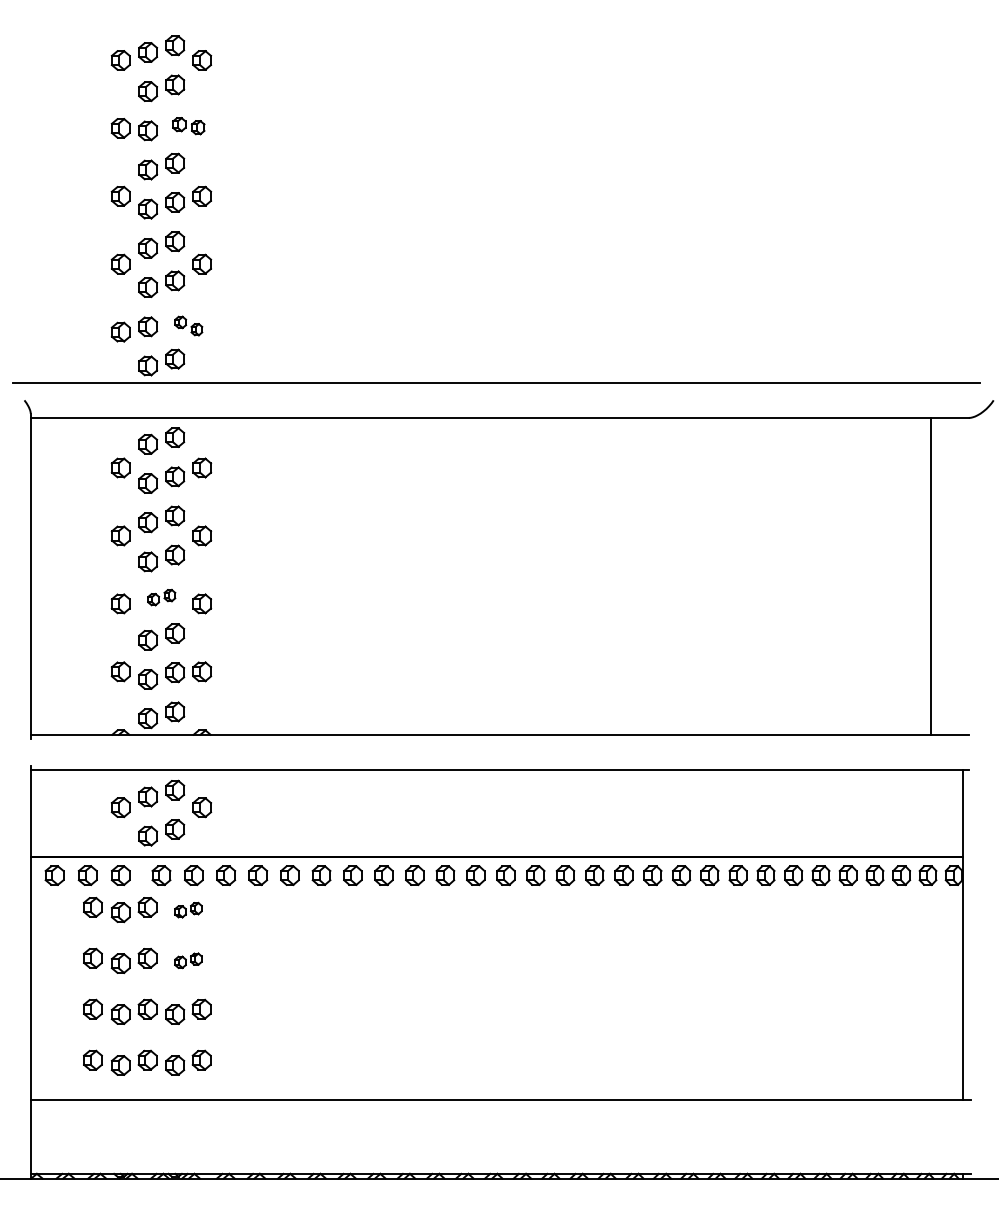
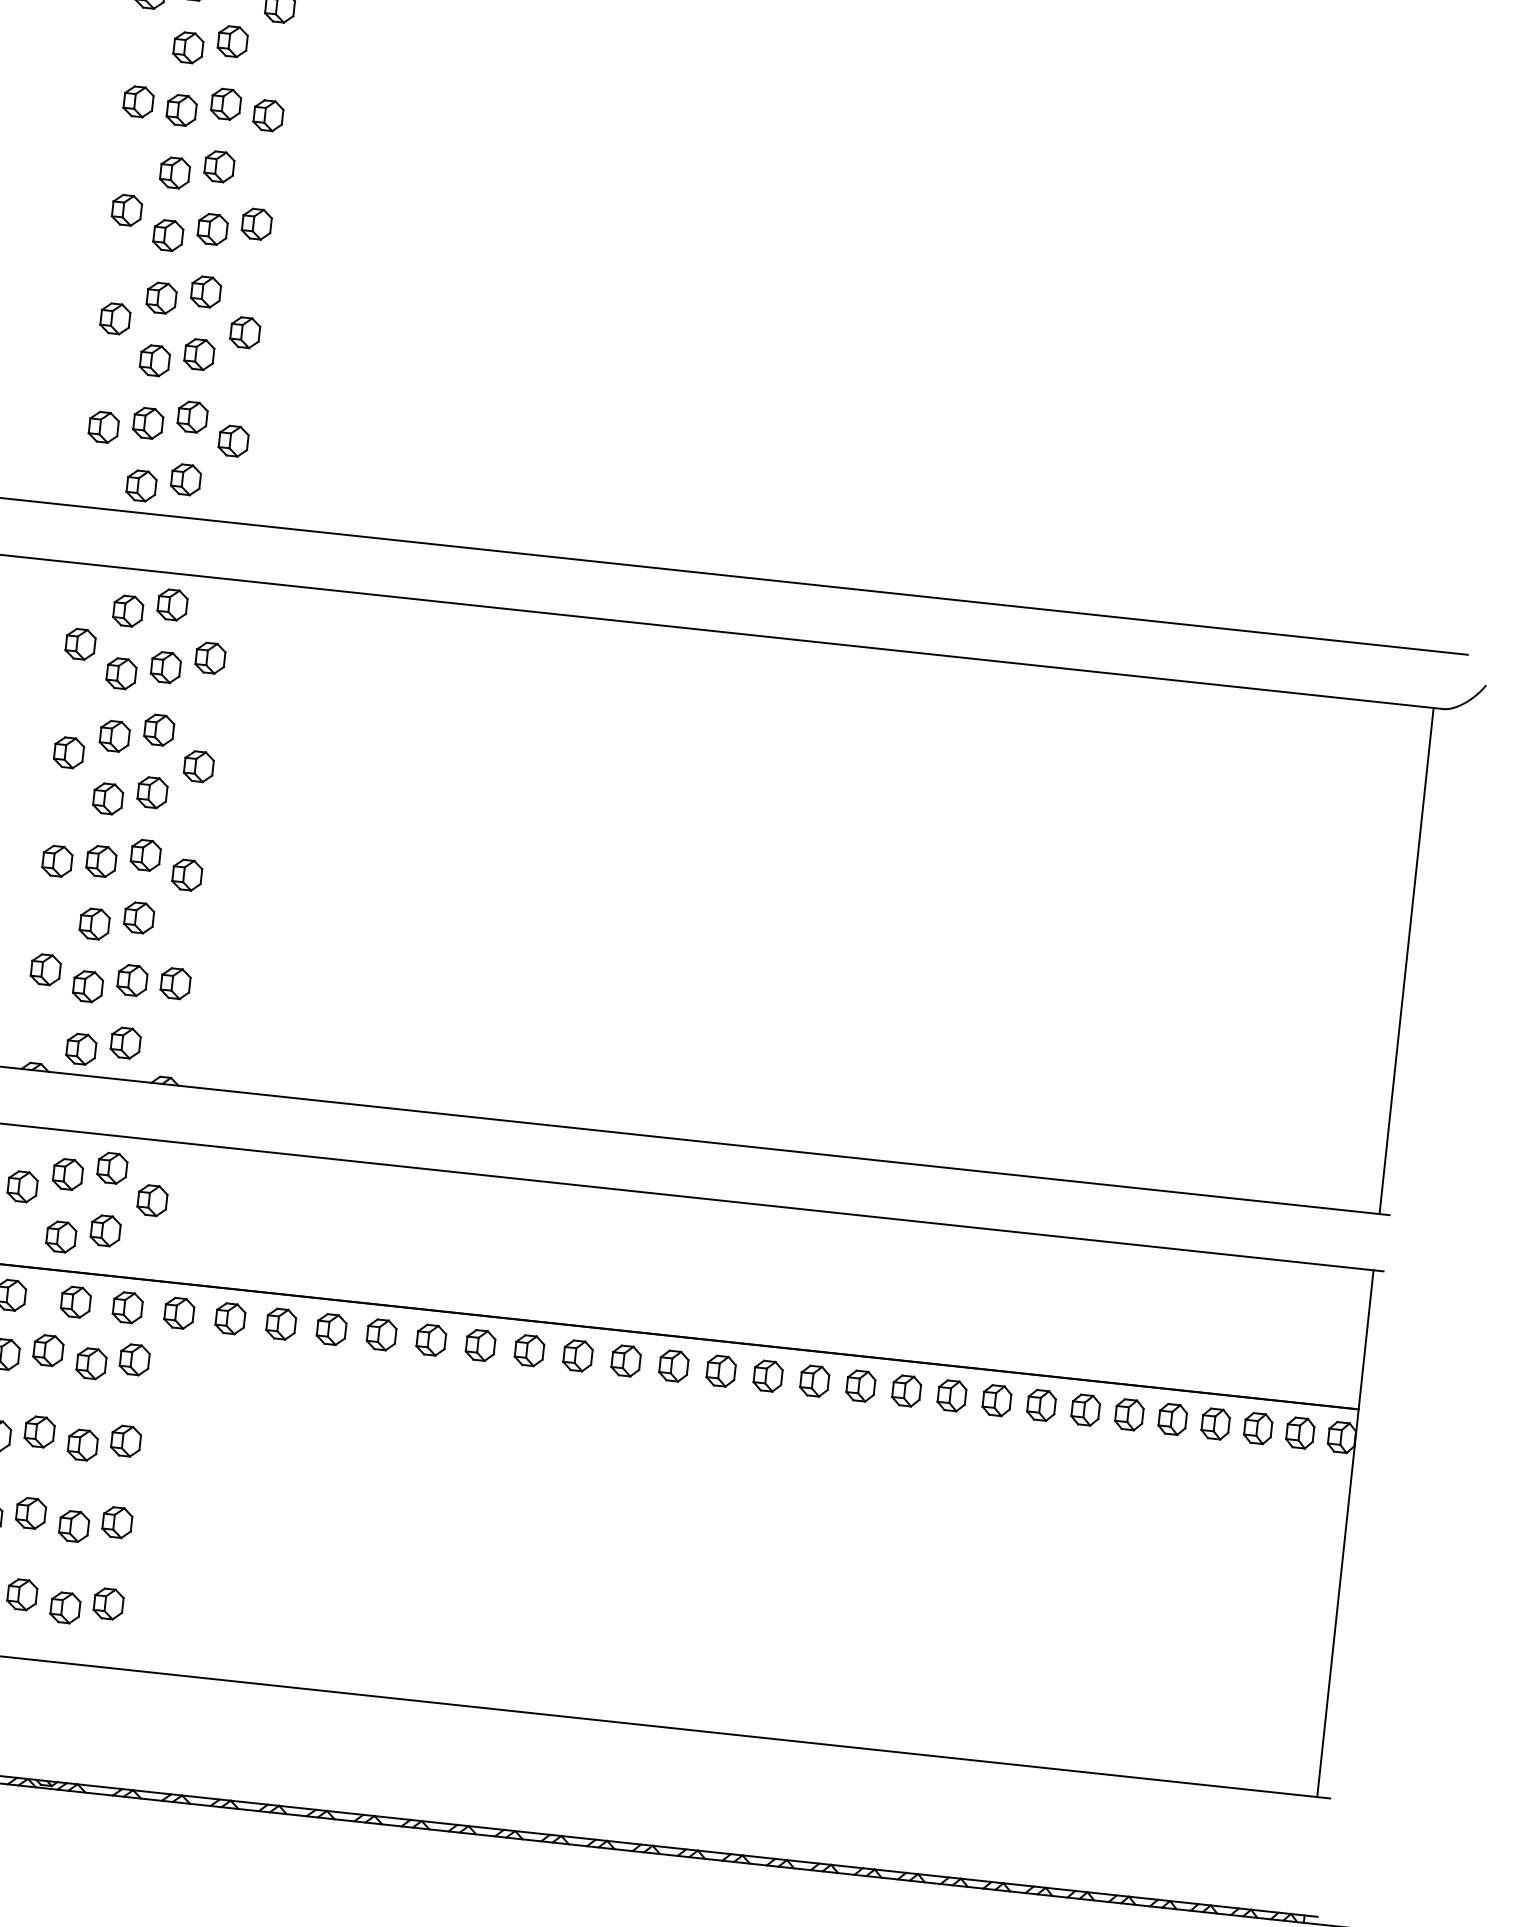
part: (188, 125) -> (247, 108), size x1.43
part: (188, 325) -> (212, 428), size x1.67
line: (930, 575) -> (1406, 959), moved
part: (161, 597) -> (123, 858), size x1.67
part: (188, 910) -> (113, 1362), size x1.67
part: (188, 960) -> (104, 1442), size x1.67

